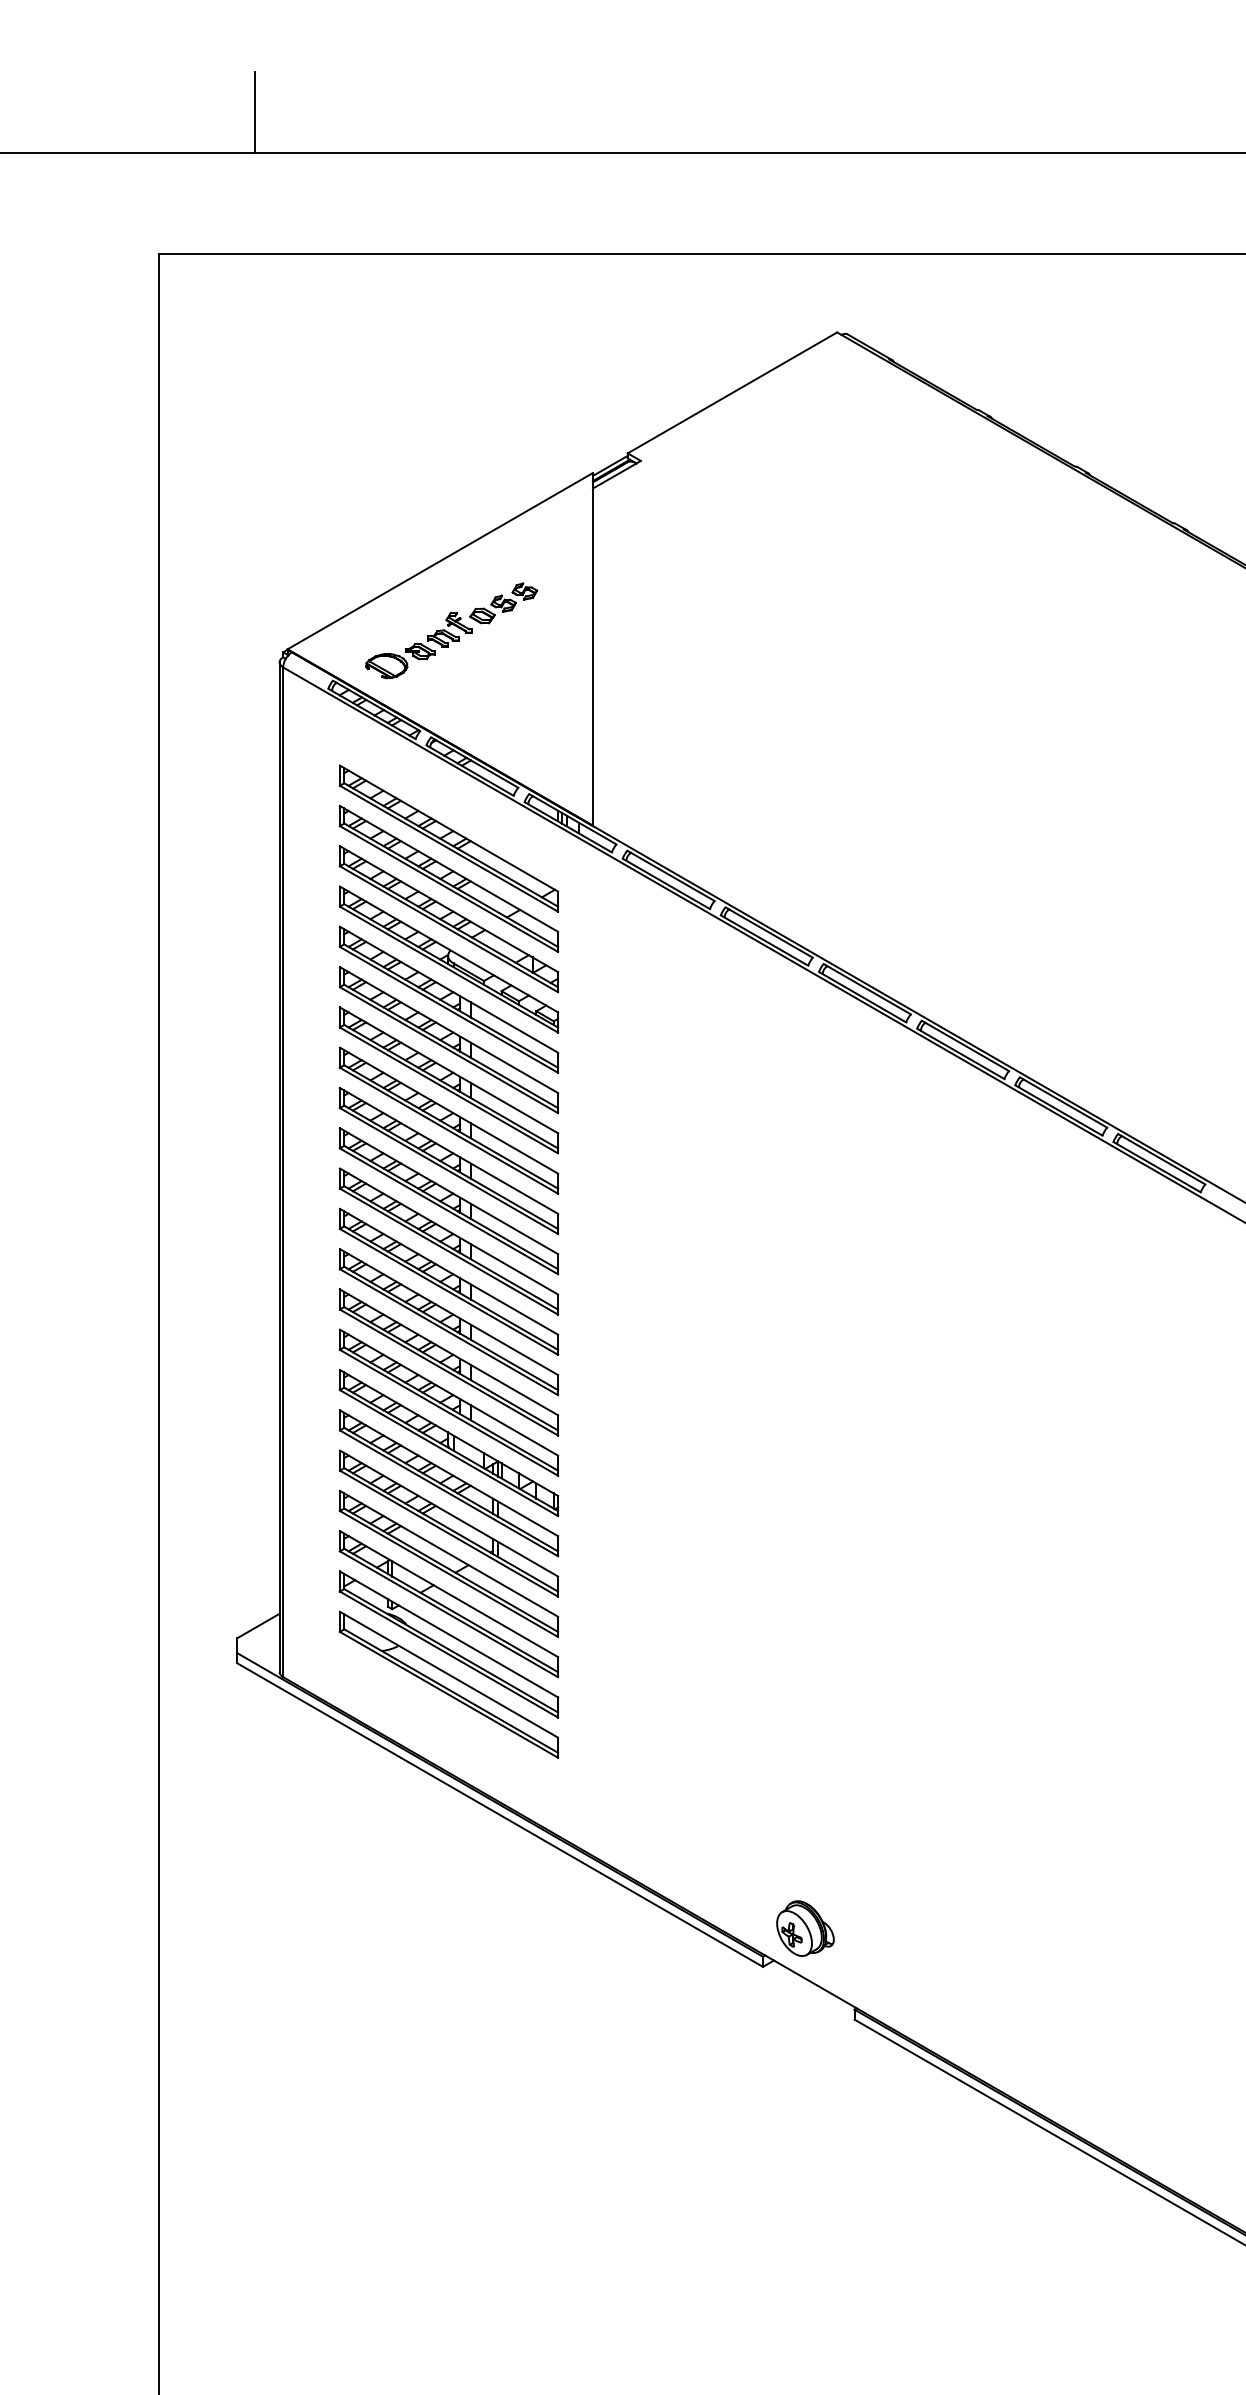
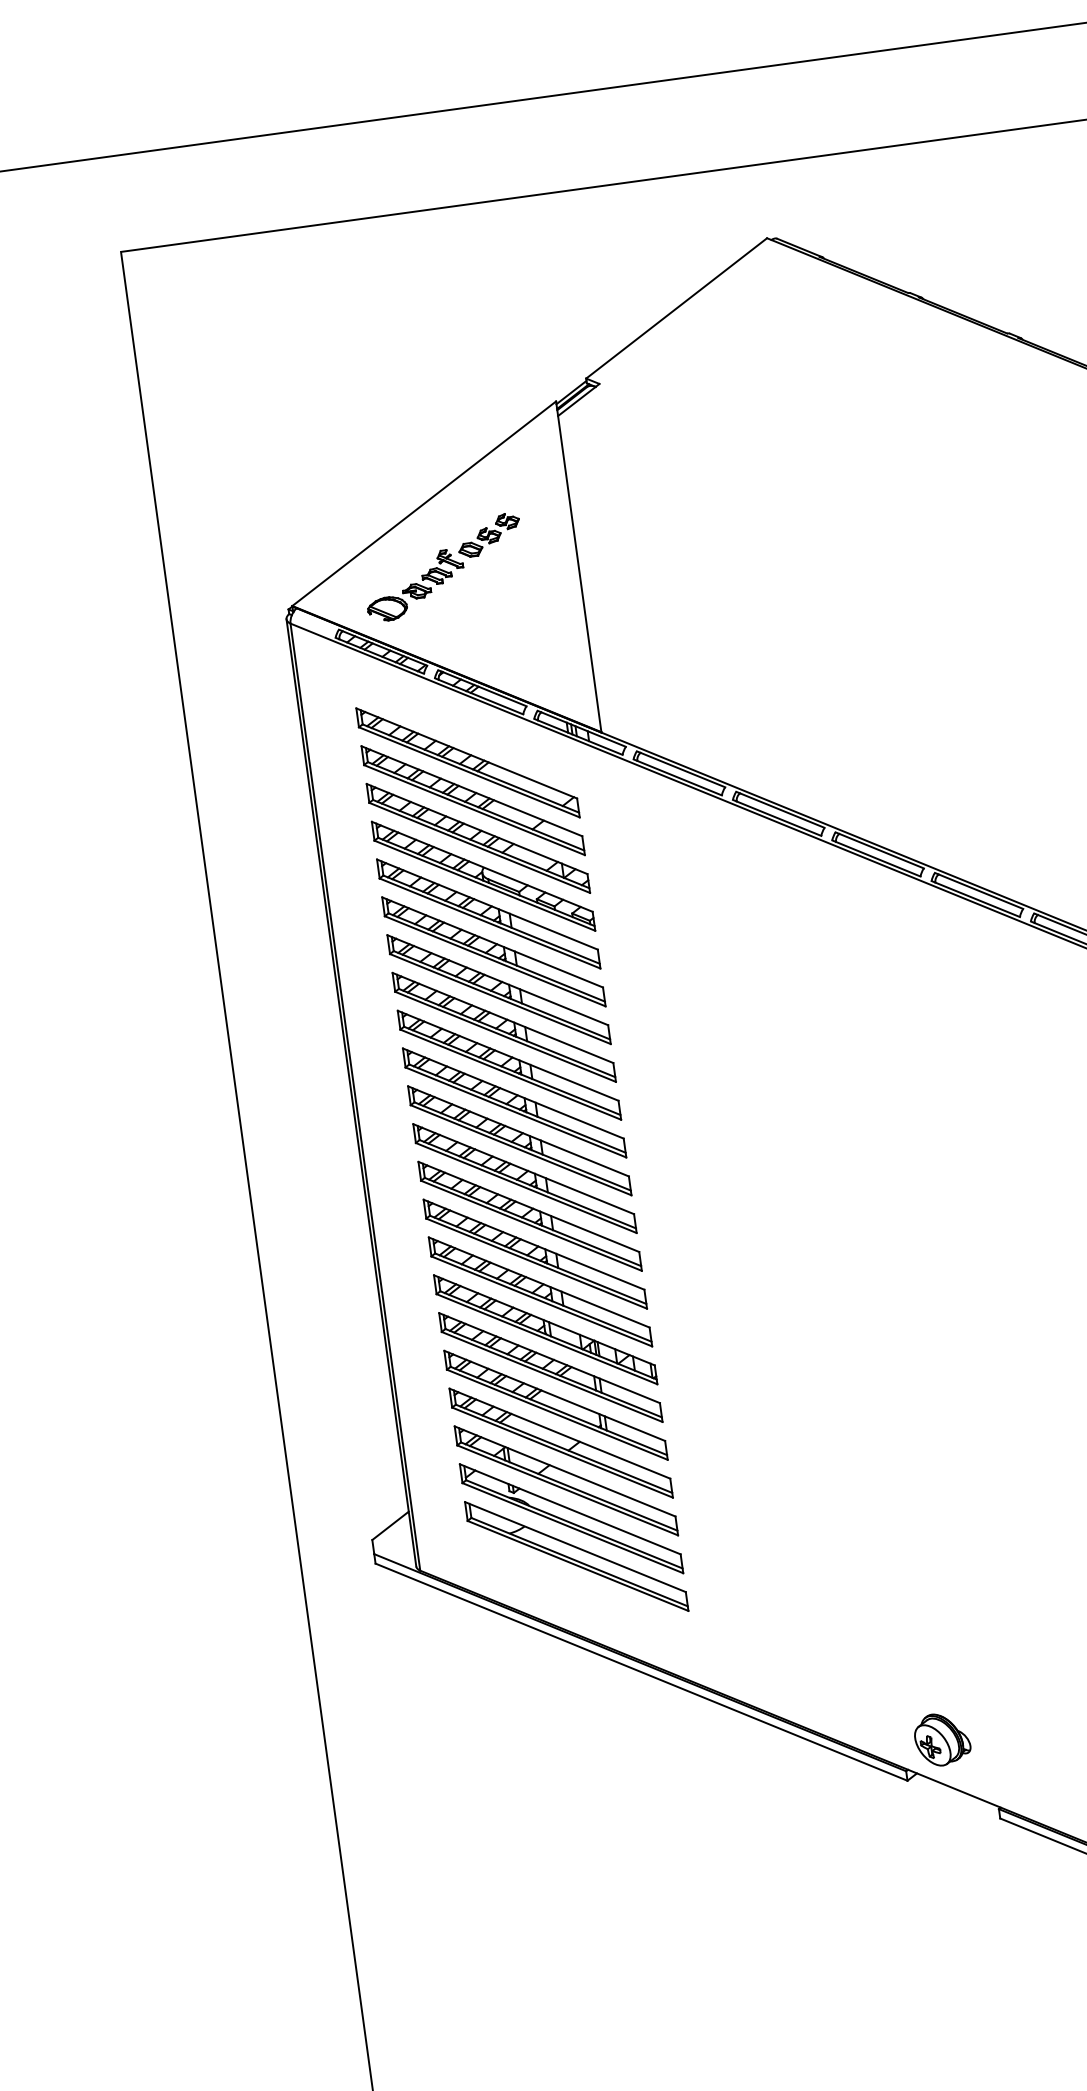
line: (254, 111) -> (192, 105), removed

